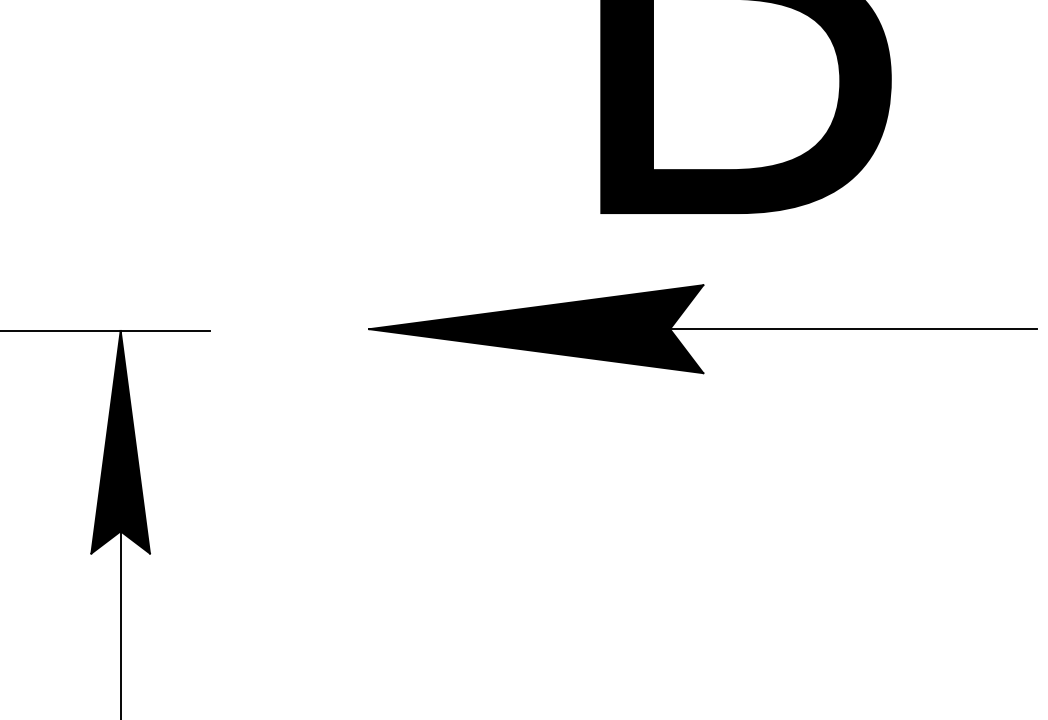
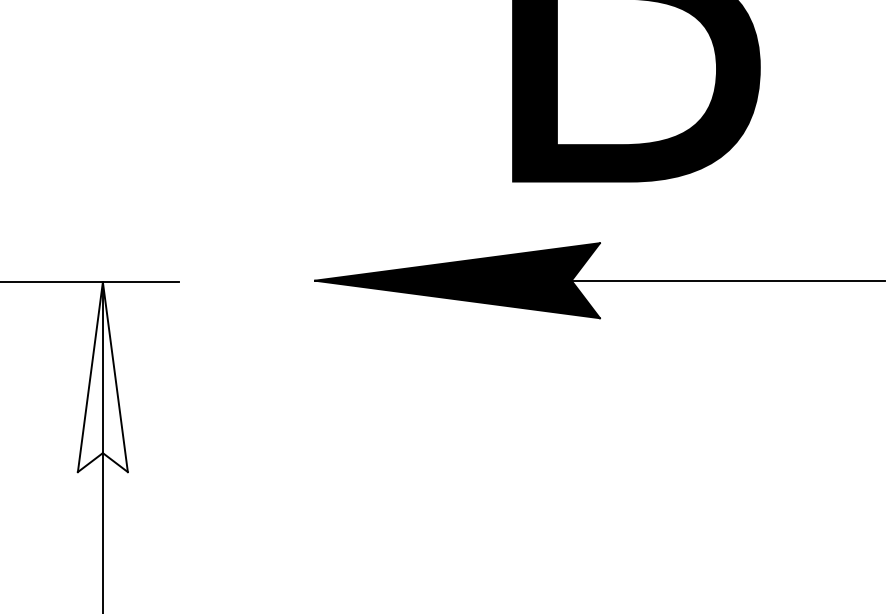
fill: (120, 442) -> (102, 377), removed

